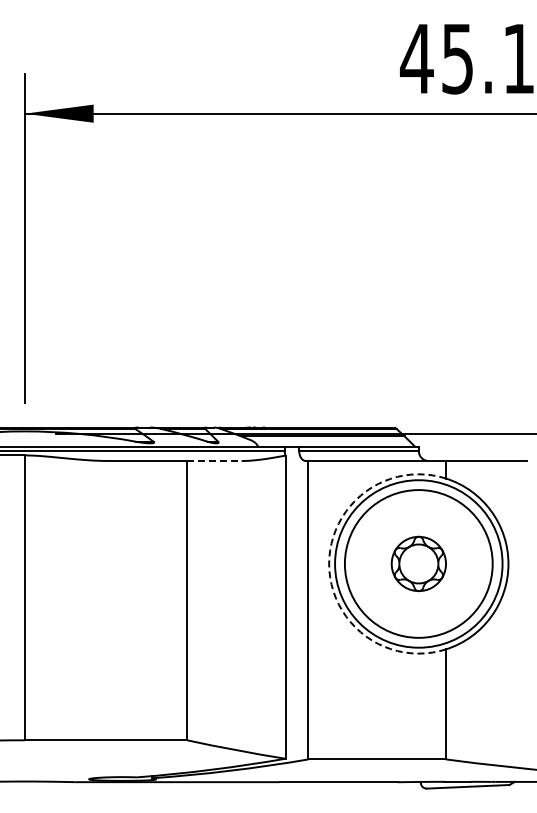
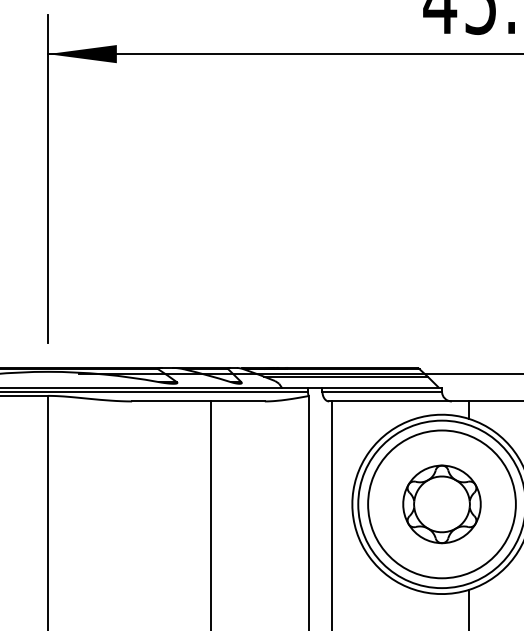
line: (214, 461) -> (237, 401), dashed -> solid
arc: (329, 563) -> (352, 503), dashed -> solid
part: (418, 563) -> (441, 503), size x1.43

